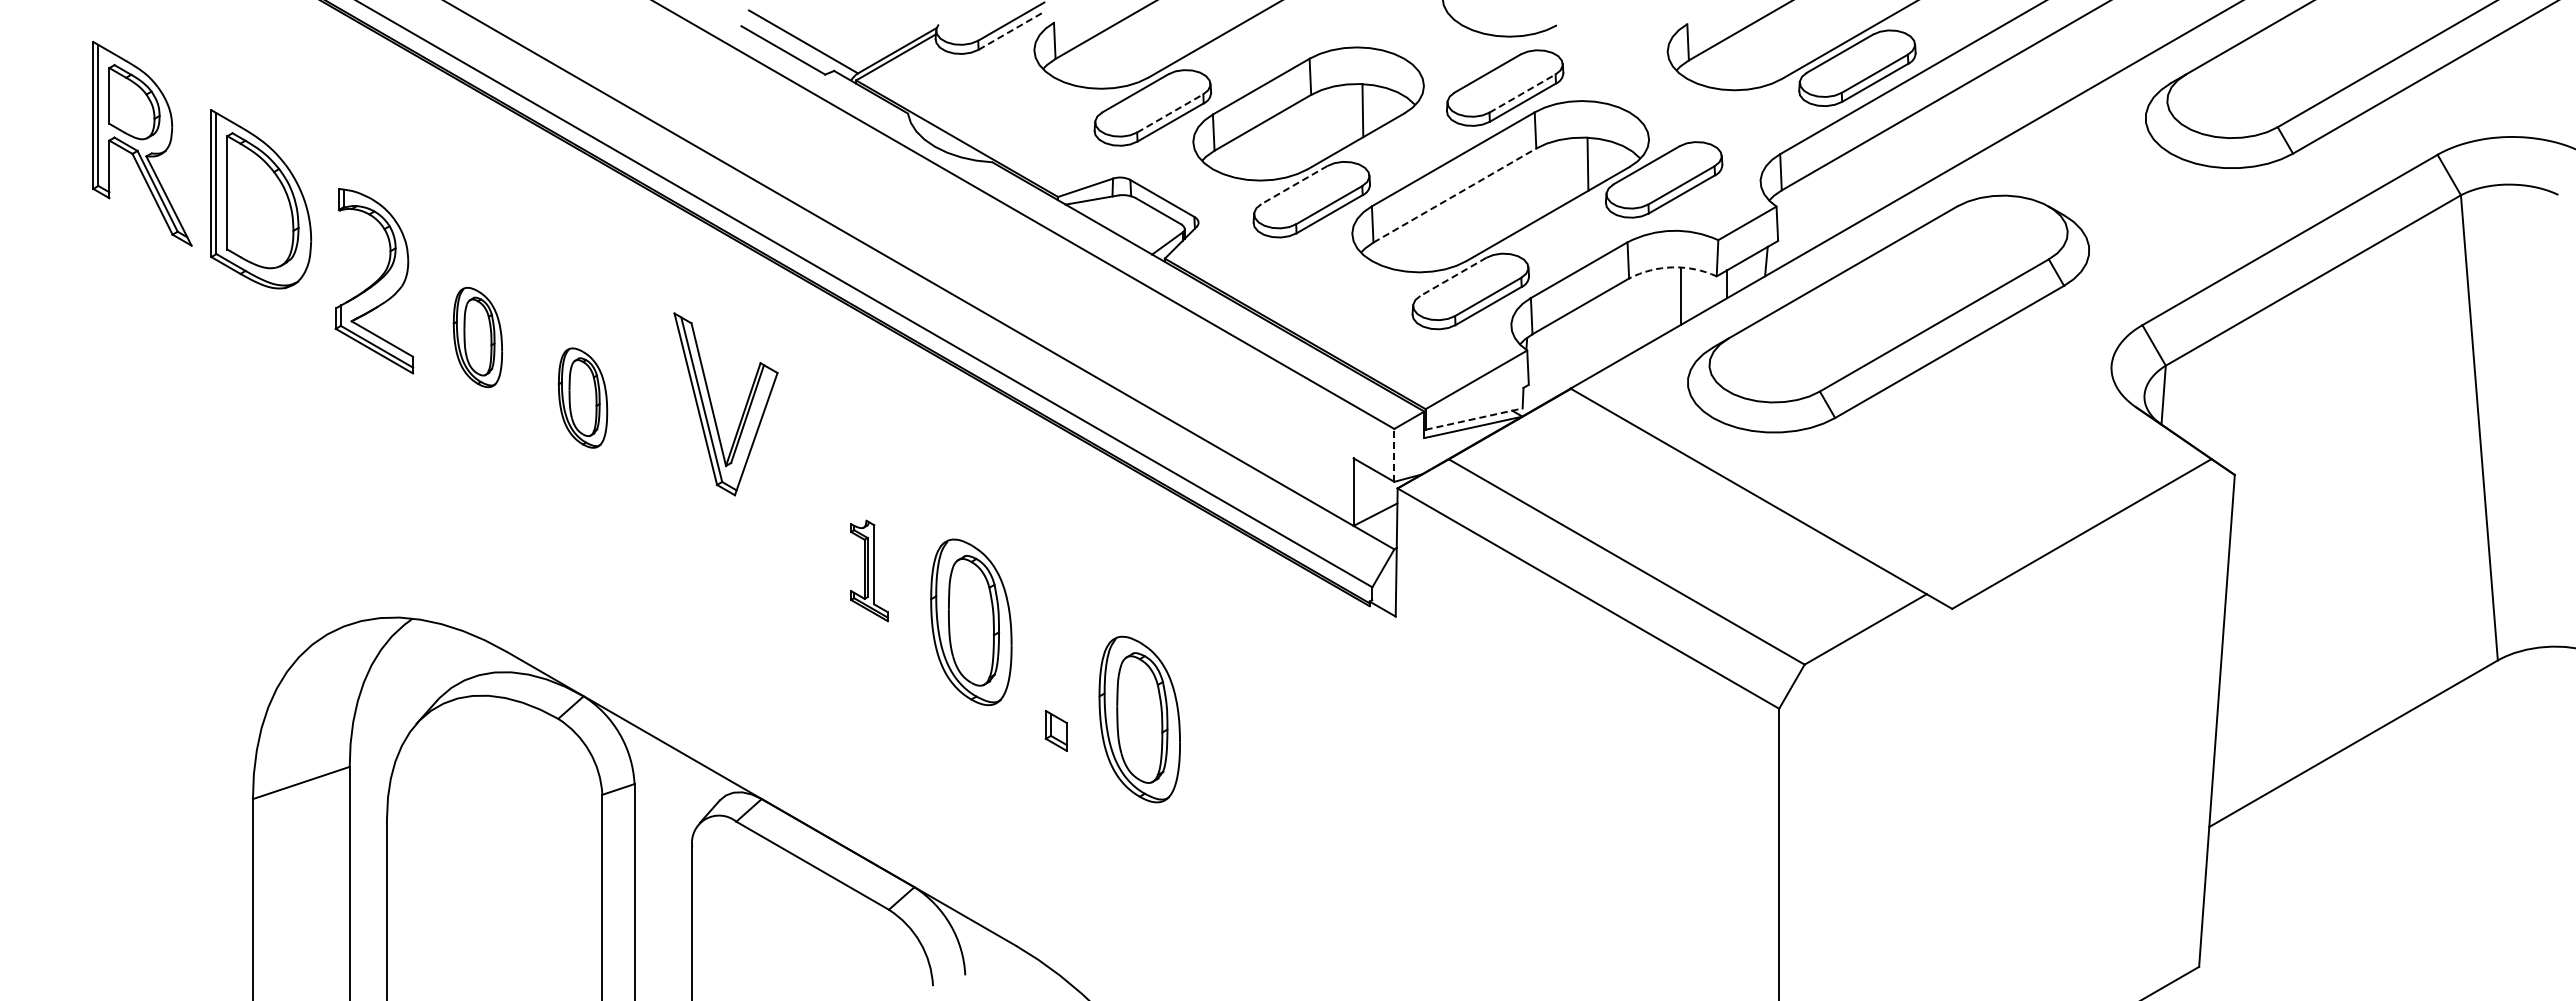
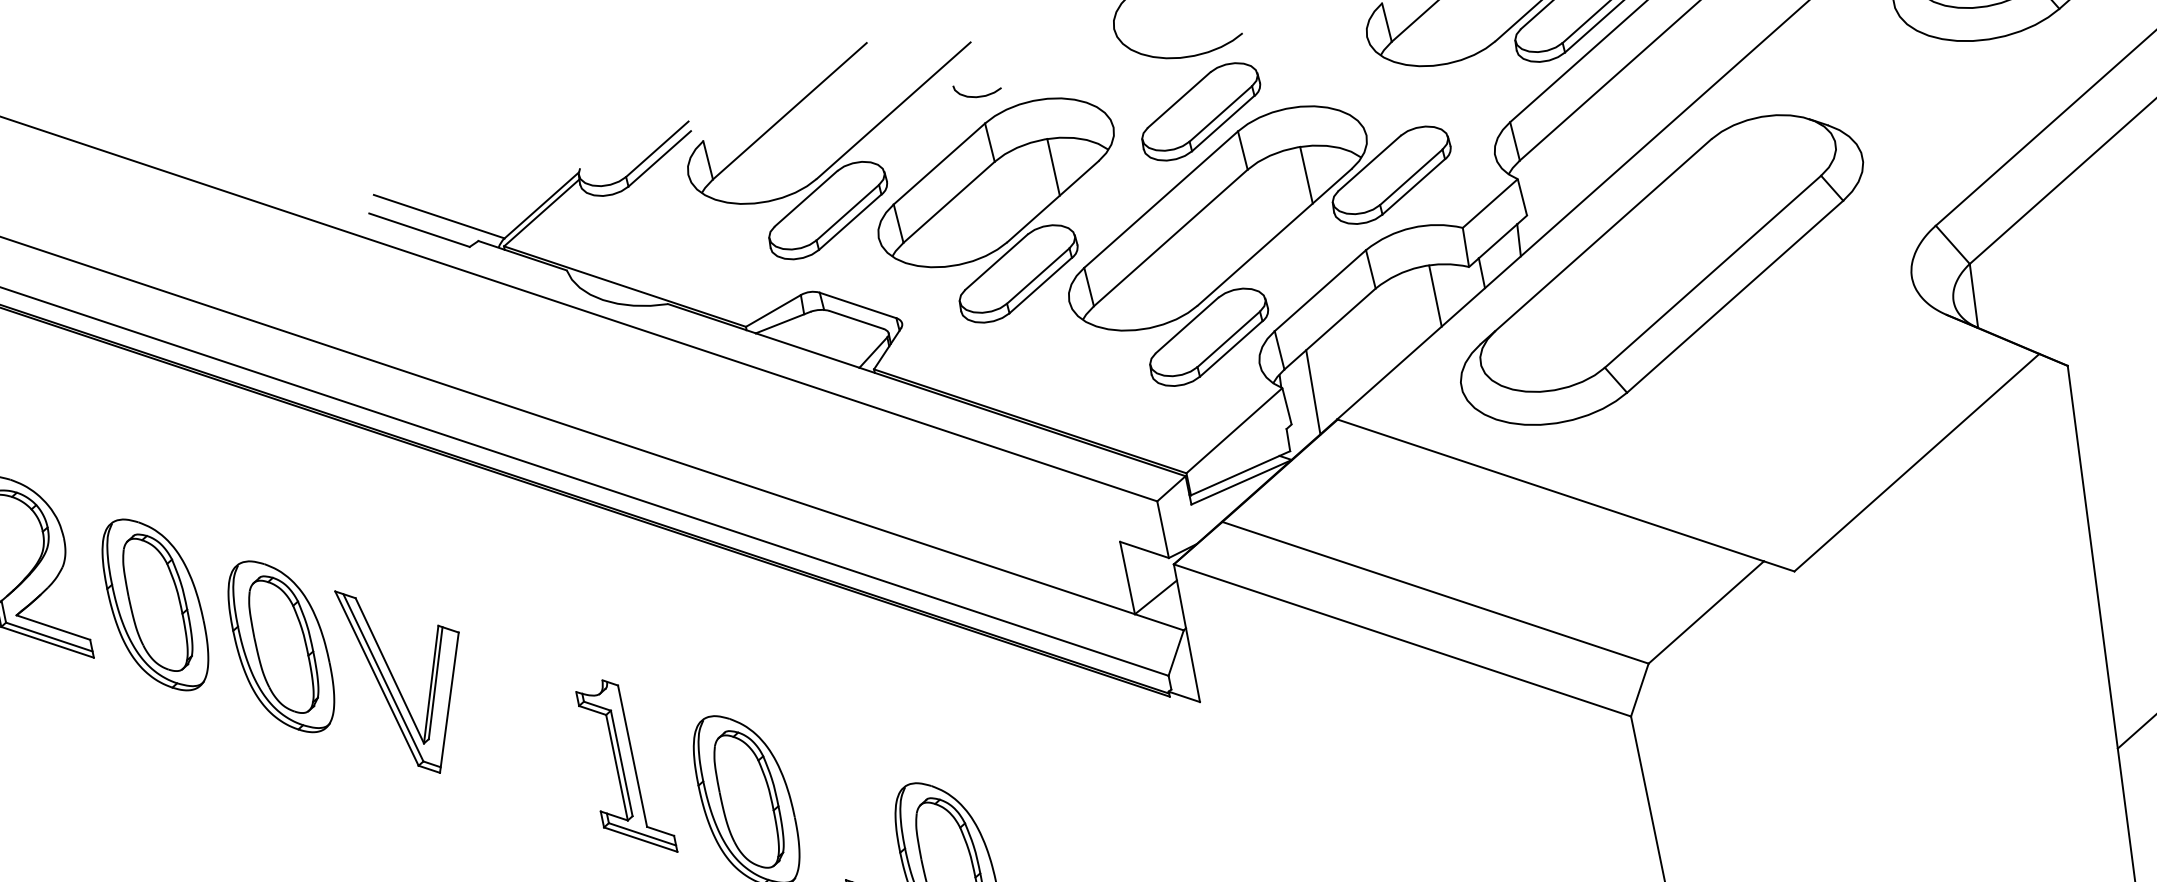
line: (1012, 30) -> (660, 158), dashed -> solid
curve: (1308, 32) -> (978, 95), added
line: (1522, 93) -> (1220, 113), dashed -> solid
line: (1170, 113) -> (848, 212), dashed -> solid
line: (1294, 185) -> (996, 262), dashed -> solid
line: (1455, 195) -> (1171, 237), dashed -> solid
arc: (1672, 267) -> (1419, 267), dashed -> solid
line: (1452, 277) -> (1186, 326), dashed -> solid
part: (477, 337) -> (154, 605), size x1.67
line: (1553, 359) -> (1312, 391), added
part: (582, 397) -> (280, 646), size x1.67
part: (713, 408) -> (397, 684), moved
line: (1474, 419) -> (1241, 473), dashed -> solid
line: (1394, 454) -> (1163, 528), dashed -> solid
part: (869, 570) -> (626, 768), size x1.67

